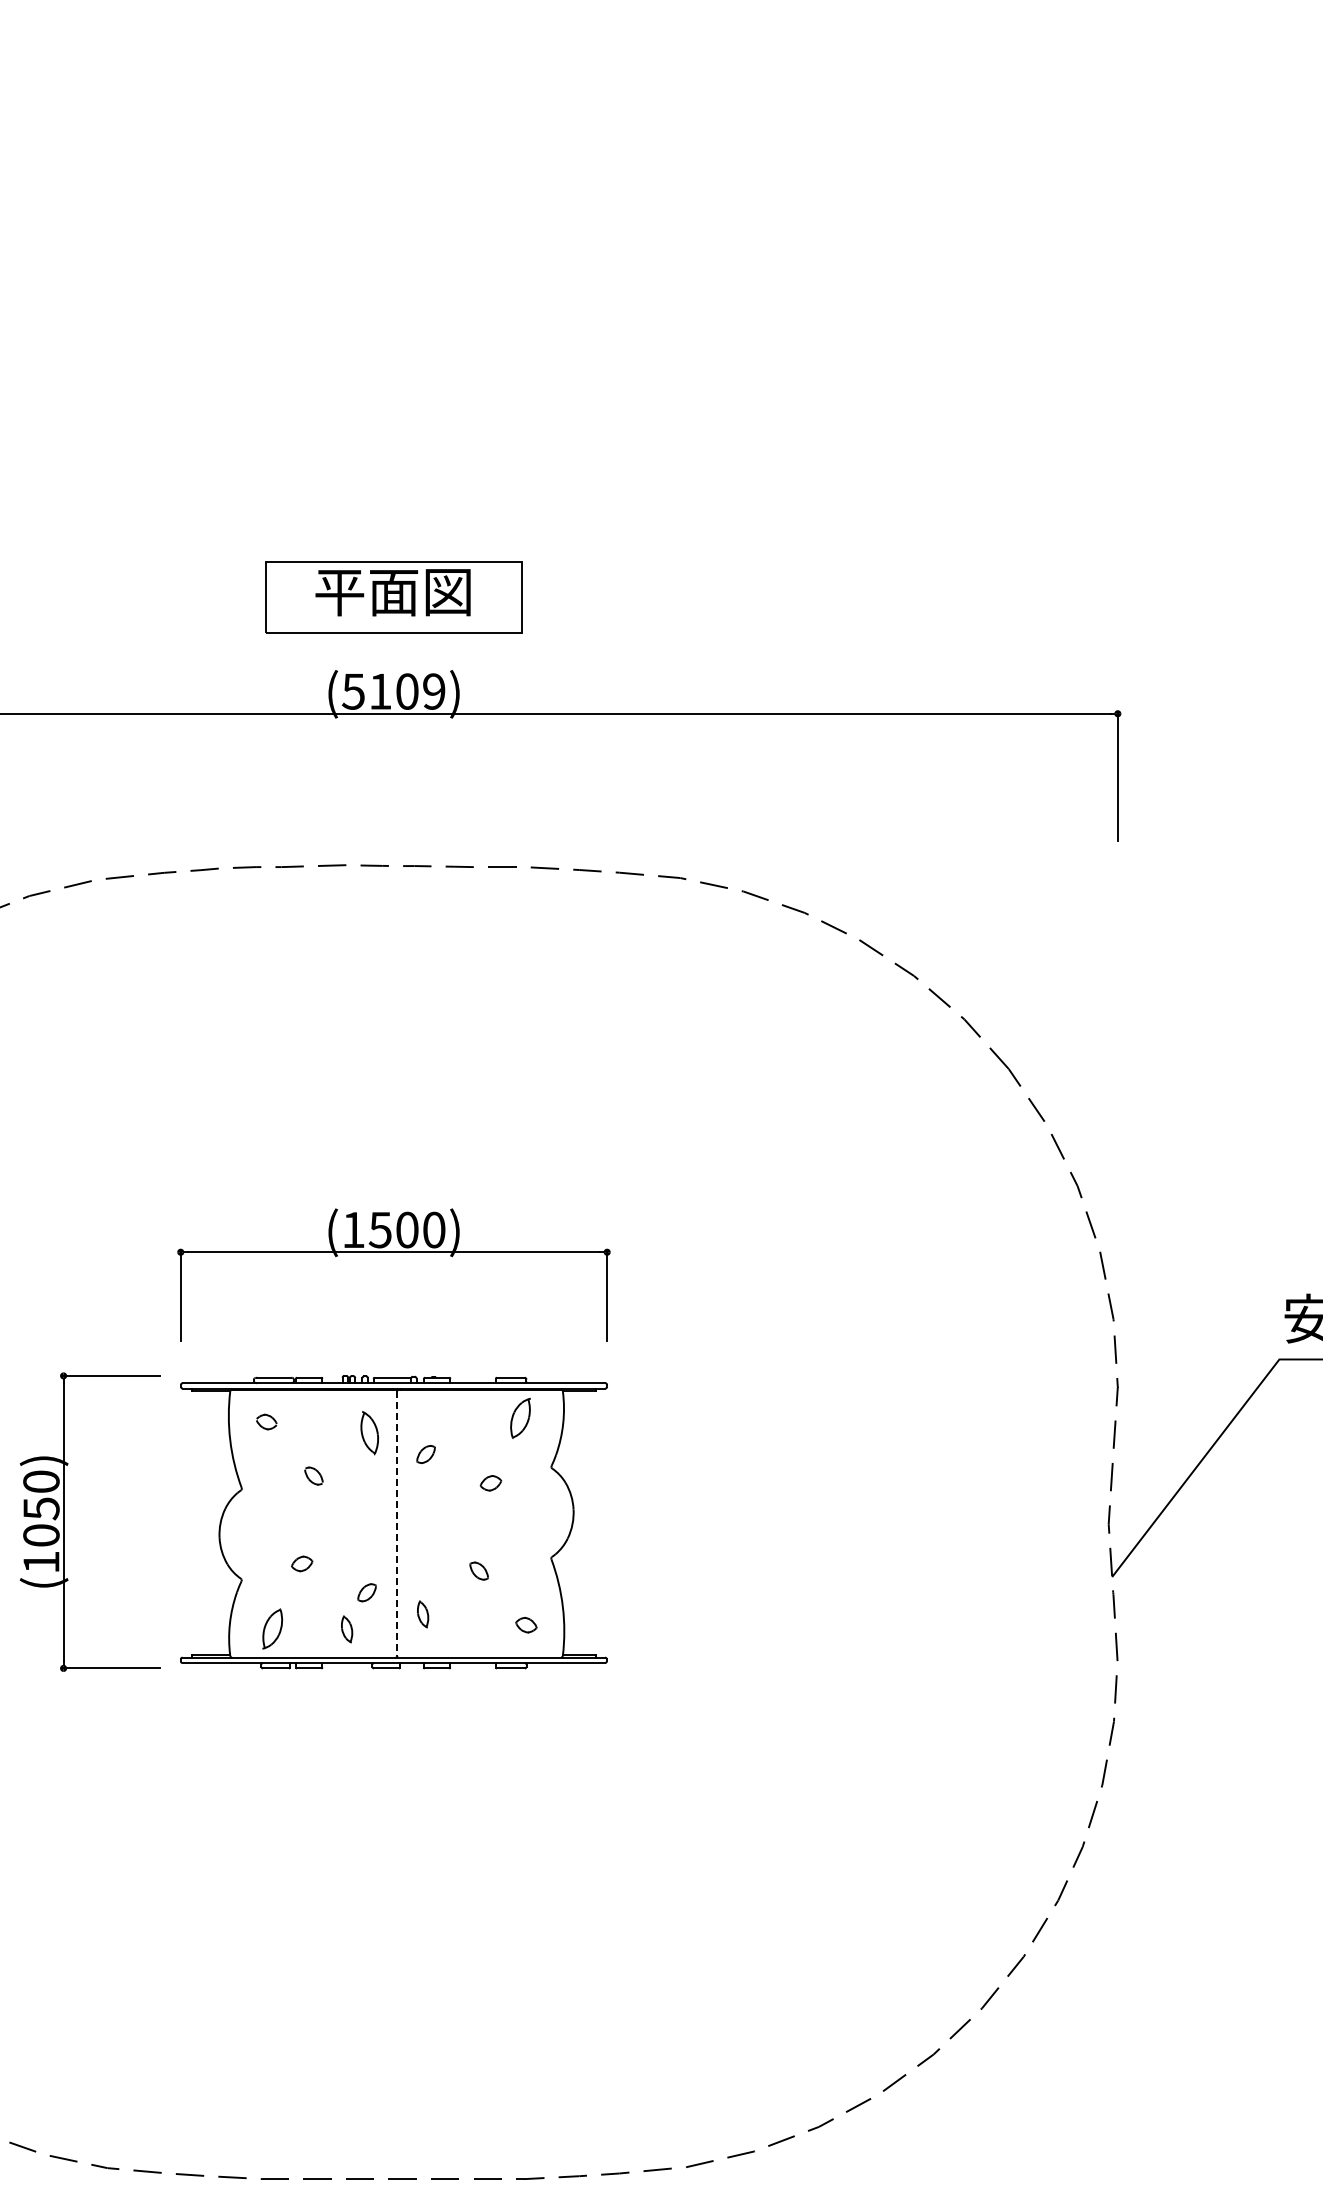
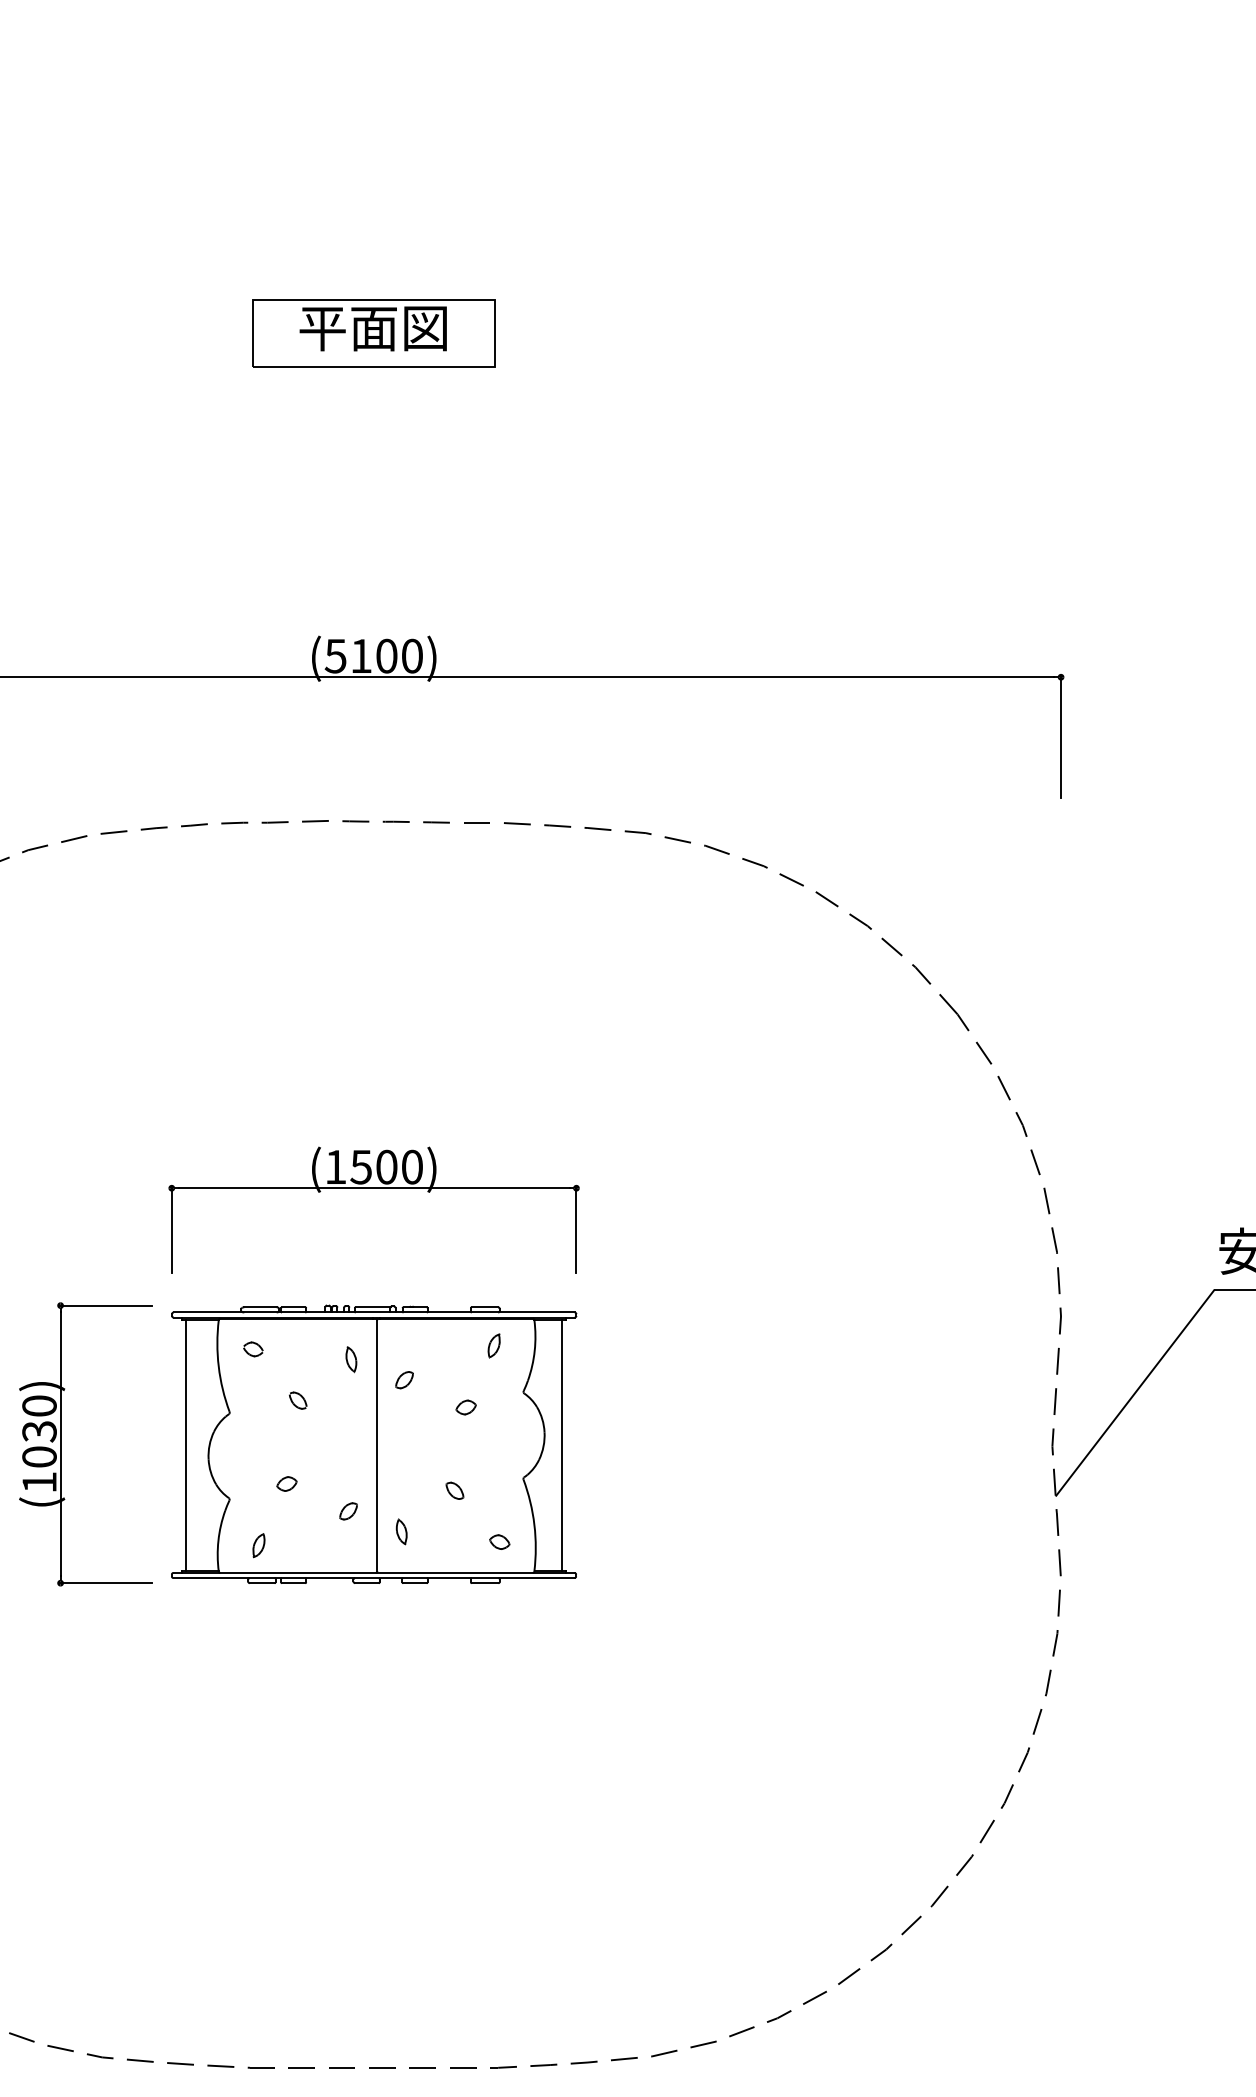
part: (393, 597) -> (373, 333), moved
text: (434, 691) -> (412, 656), (5109) -> (5100)
part: (520, 1418) -> (494, 1346), size x0.62
part: (370, 1432) -> (351, 1359), size x0.62
text: (41, 1508) -> (39, 1431), (1050) -> (1030)
line: (195, 1523) -> (185, 1445), added
line: (592, 1523) -> (562, 1445), added
line: (397, 1524) -> (377, 1446), dashed -> solid
part: (272, 1628) -> (258, 1545), size x0.62
part: (347, 1629) -> (330, 1546), removed

